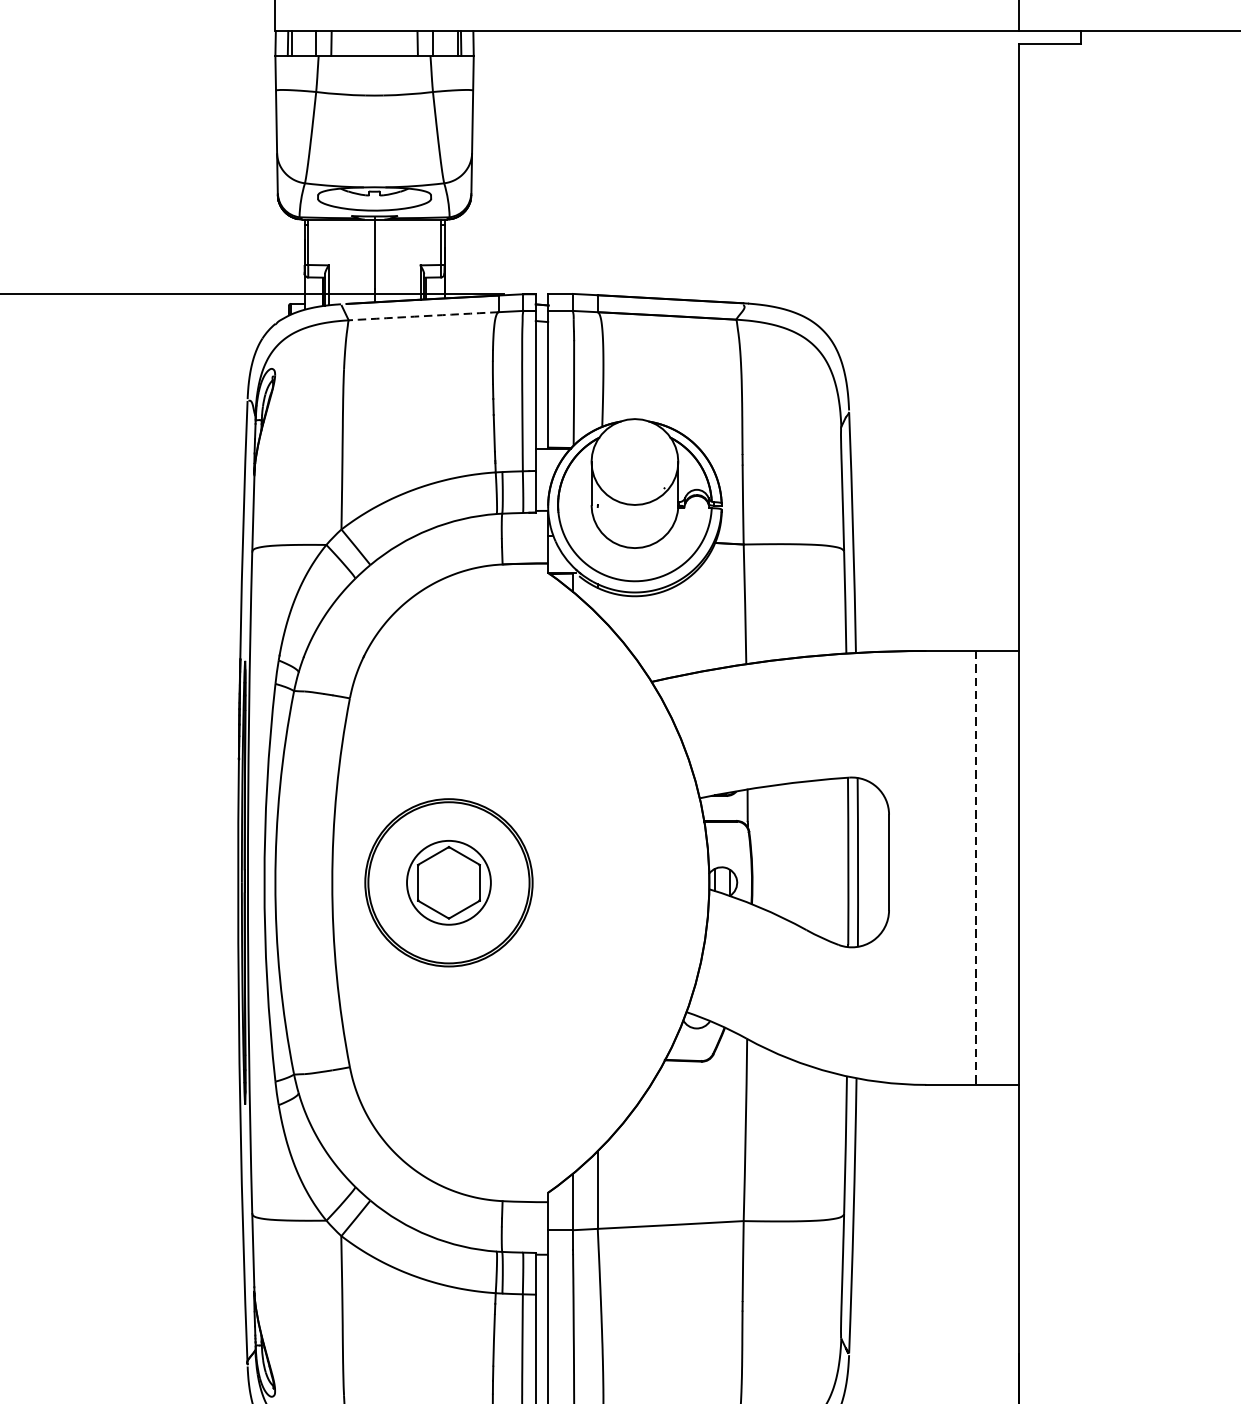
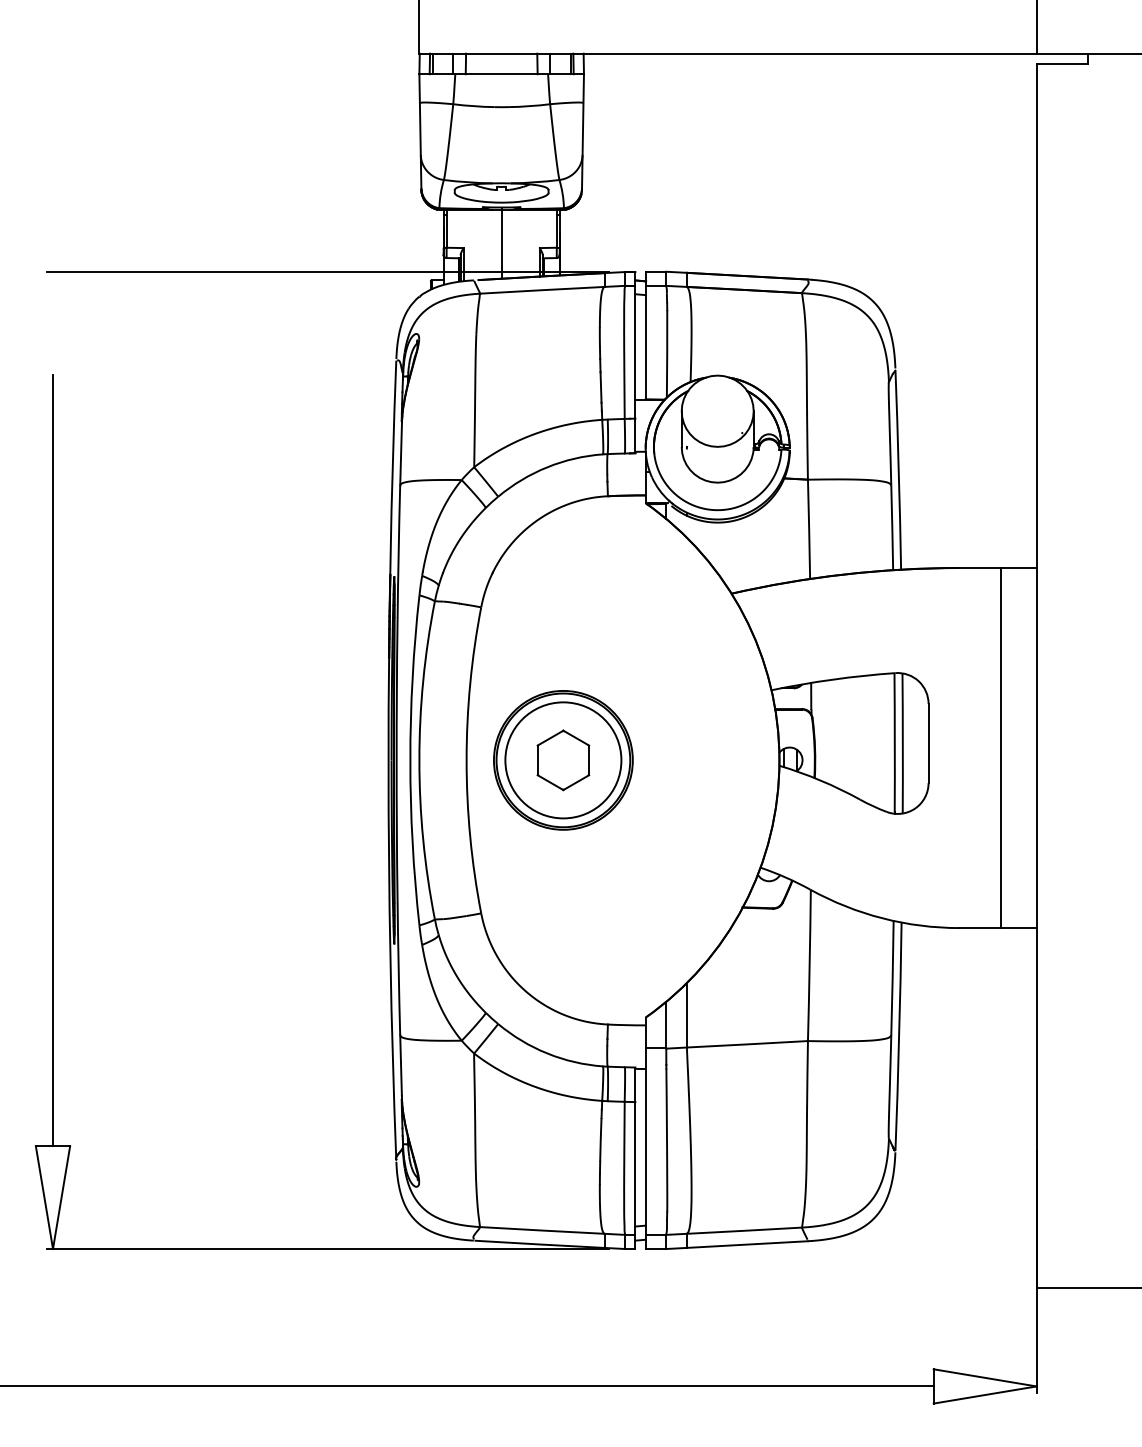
arc: (423, 316) -> (542, 290), dashed -> solid
line: (975, 868) -> (1000, 748), dashed -> solid
circle: (449, 882) -> (563, 760), size x1.67

